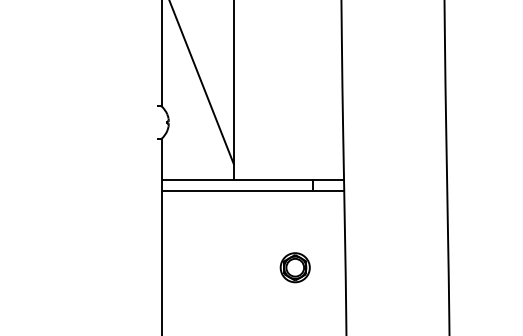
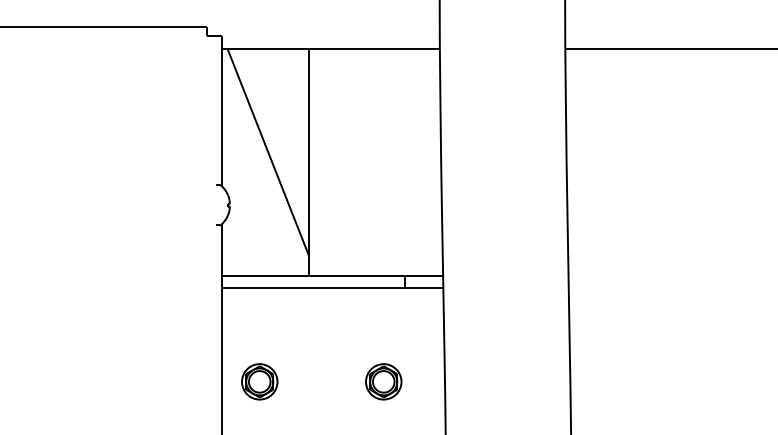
part: (193, 267) -> (259, 381), added

